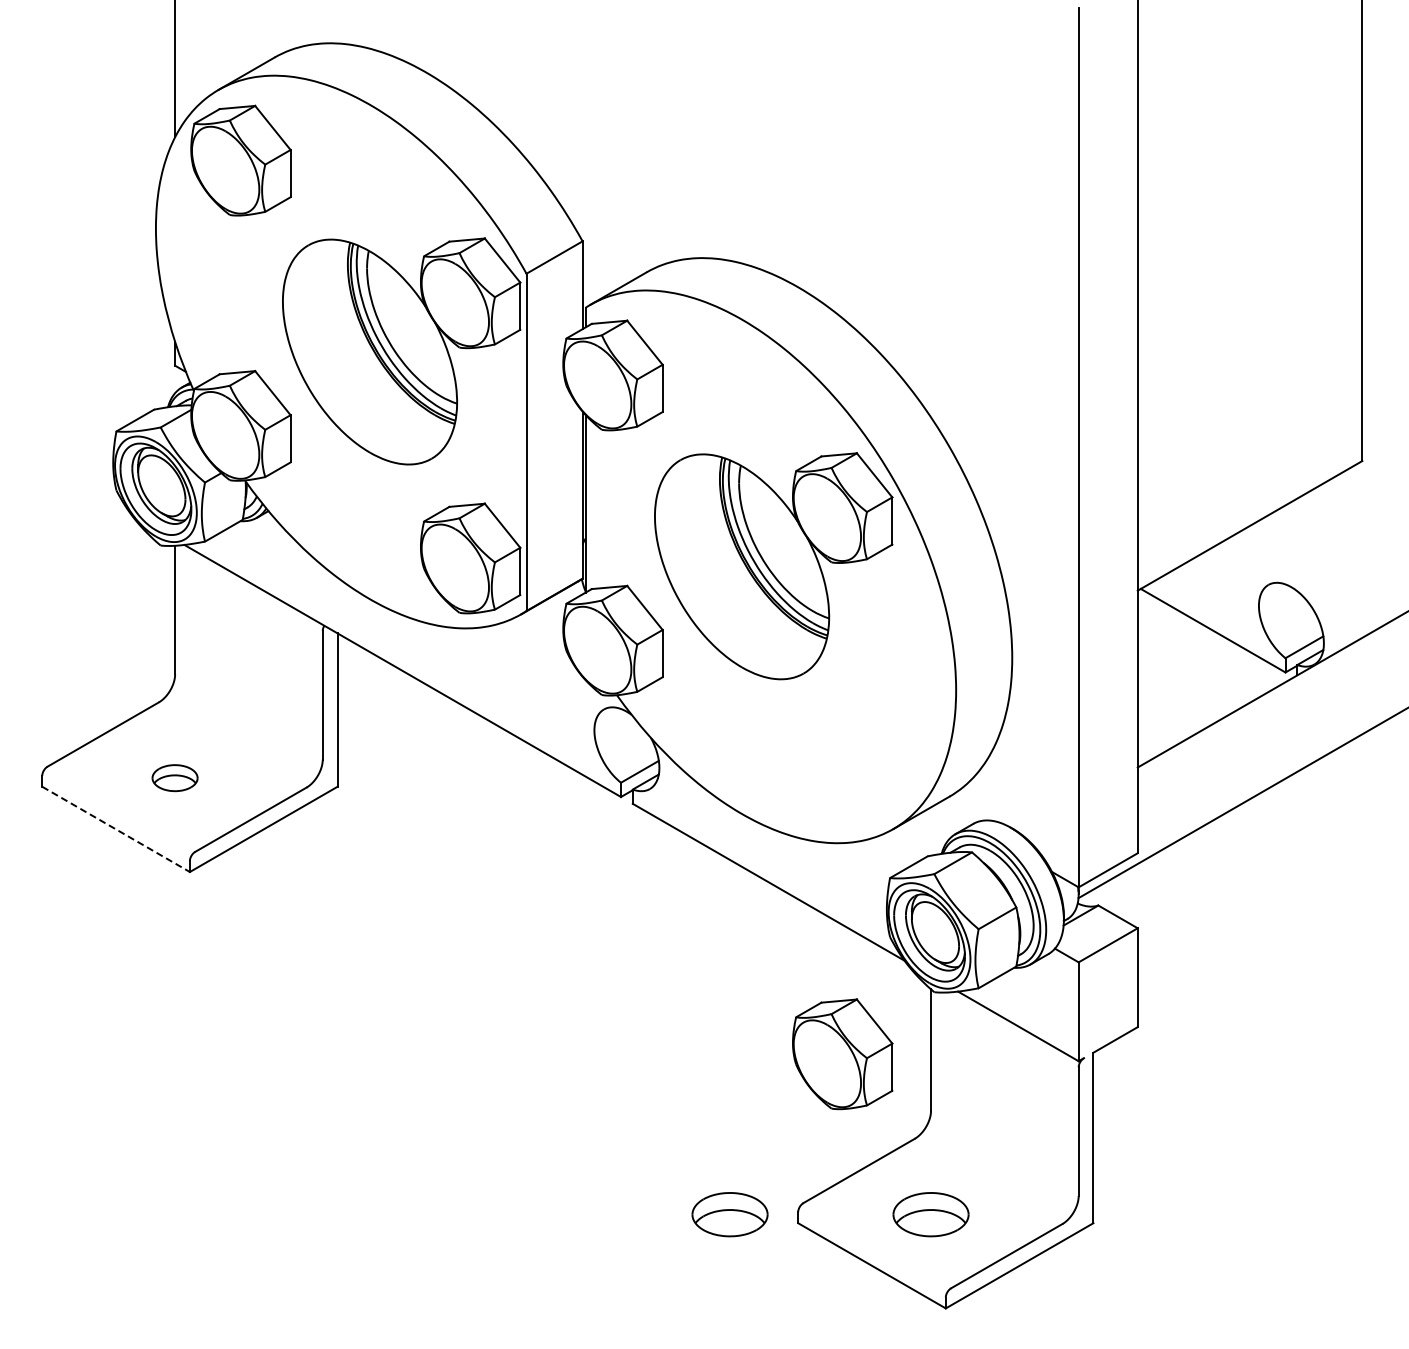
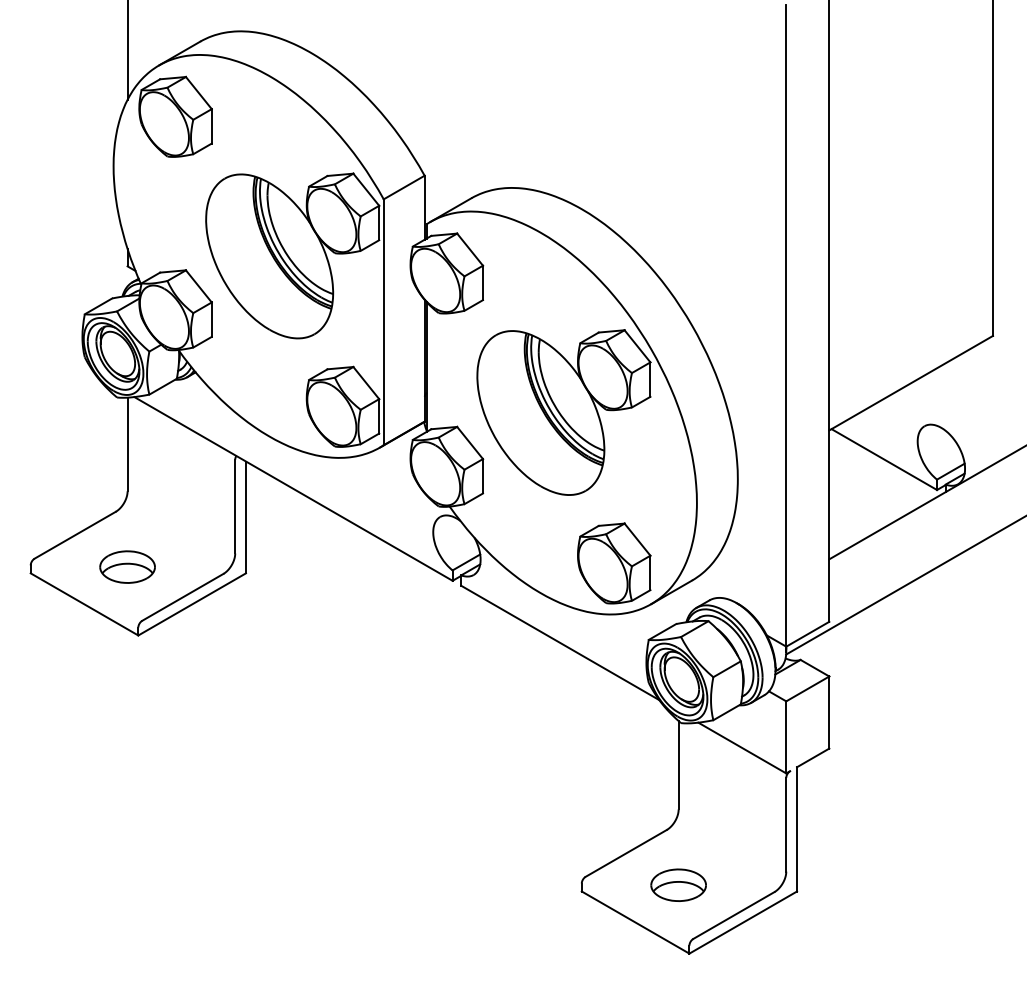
part: (174, 777) -> (127, 566), size x1.67
line: (116, 829) -> (84, 604), dashed -> solid
part: (842, 1054) -> (614, 563), moved
part: (729, 1214) -> (531, 885), removed

